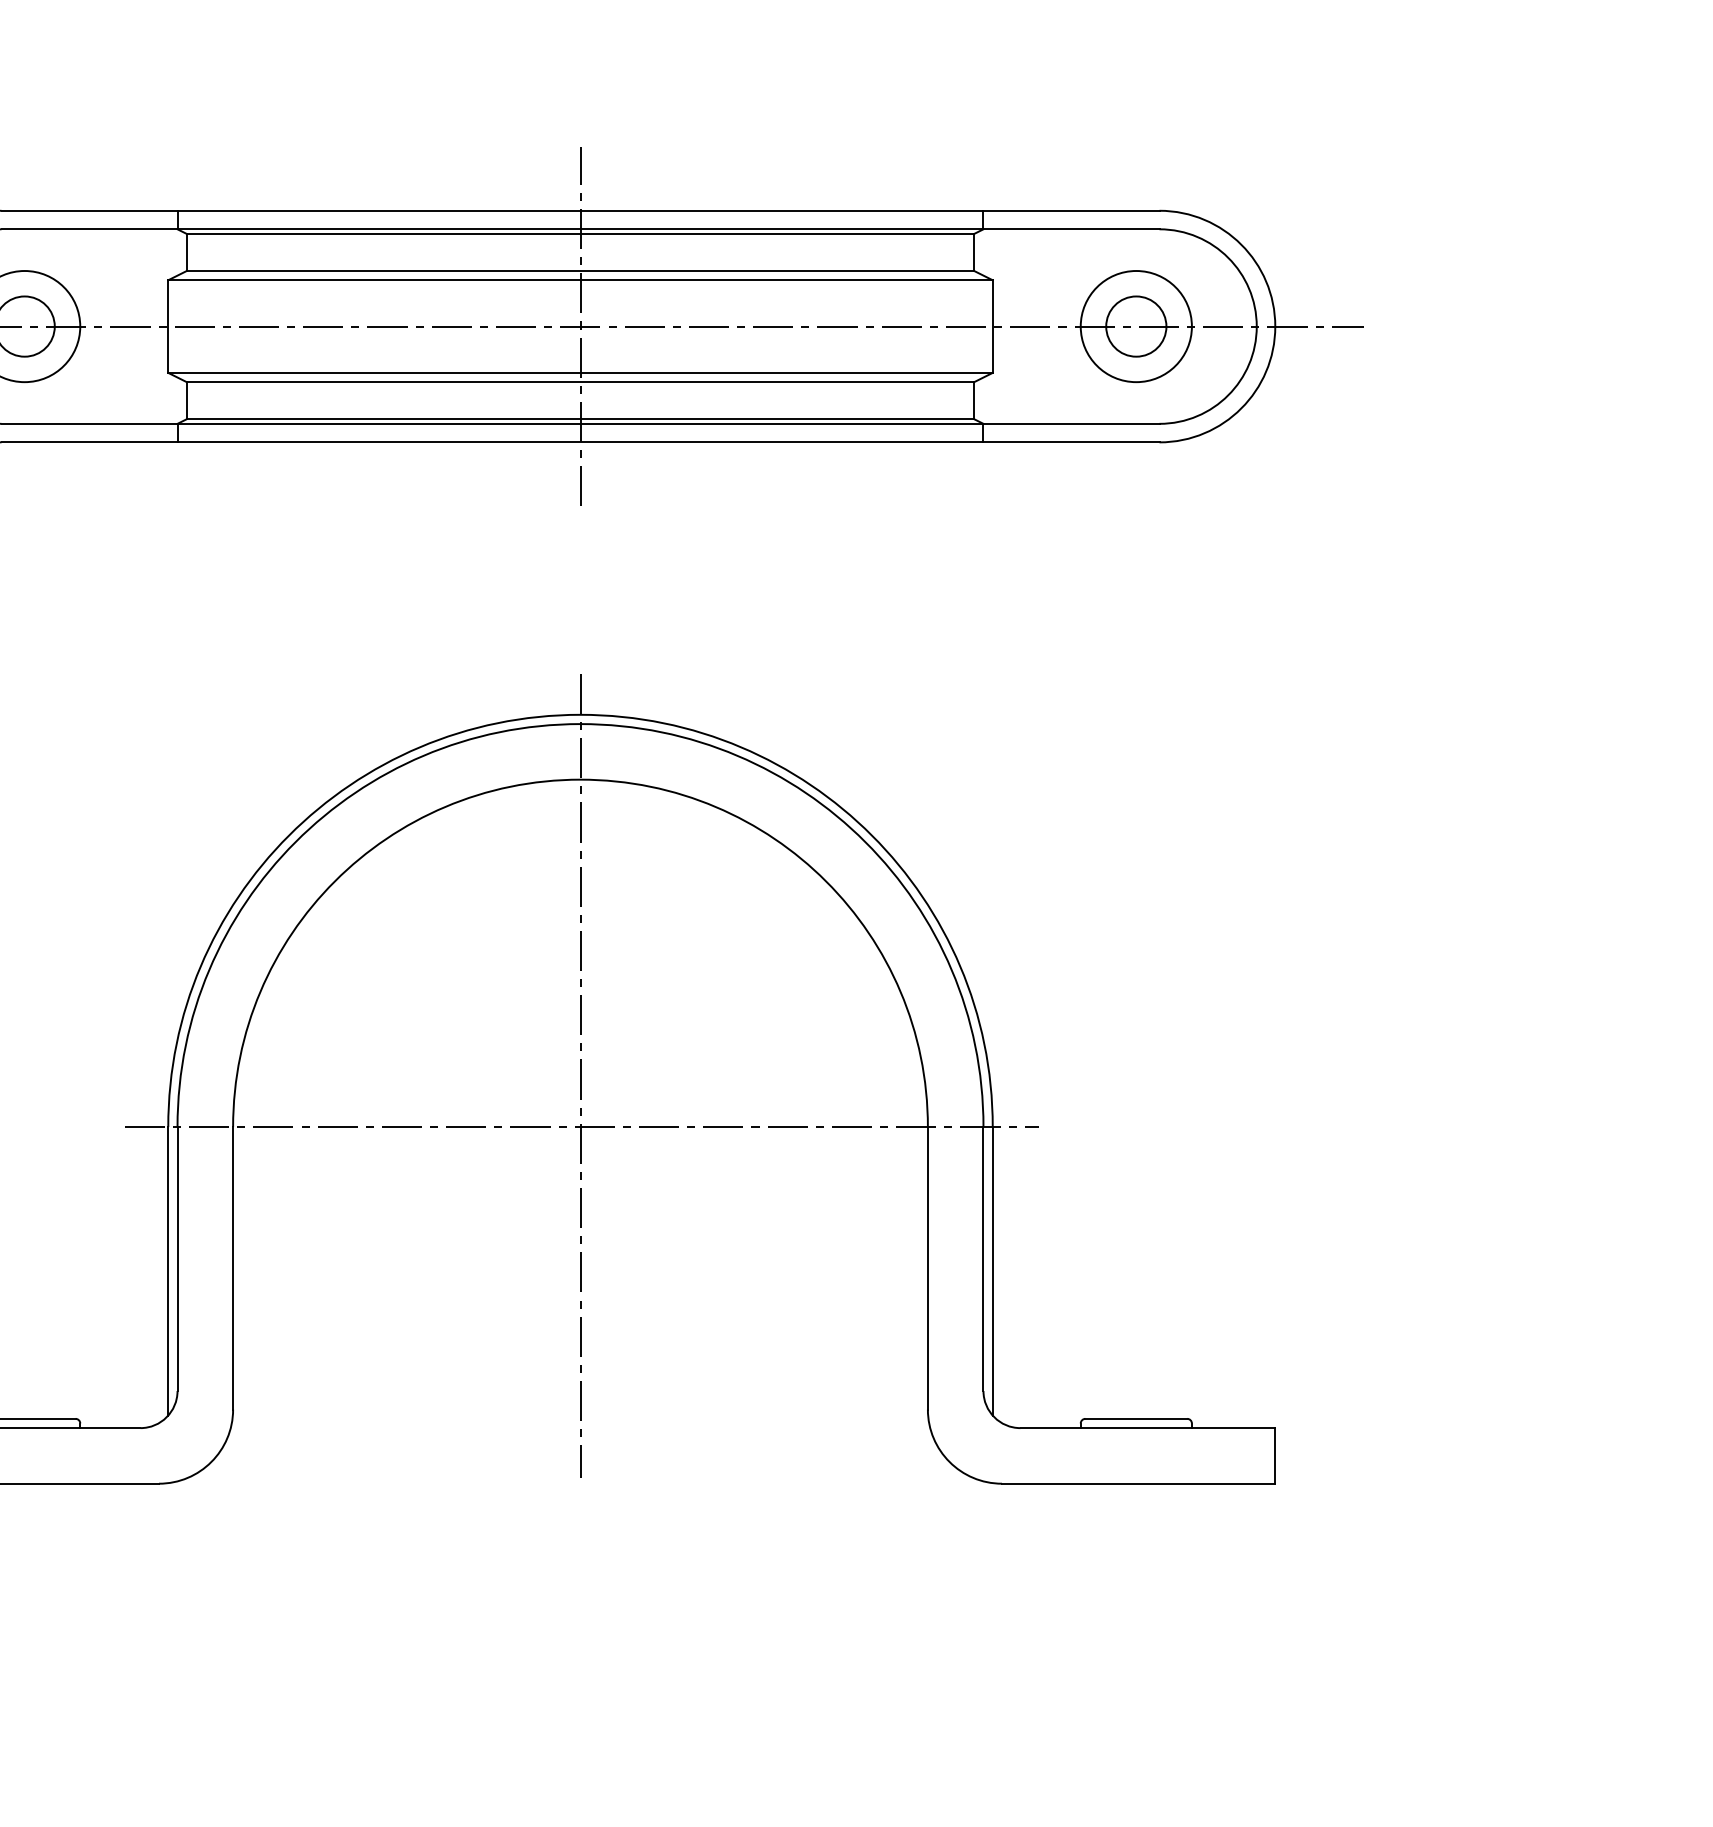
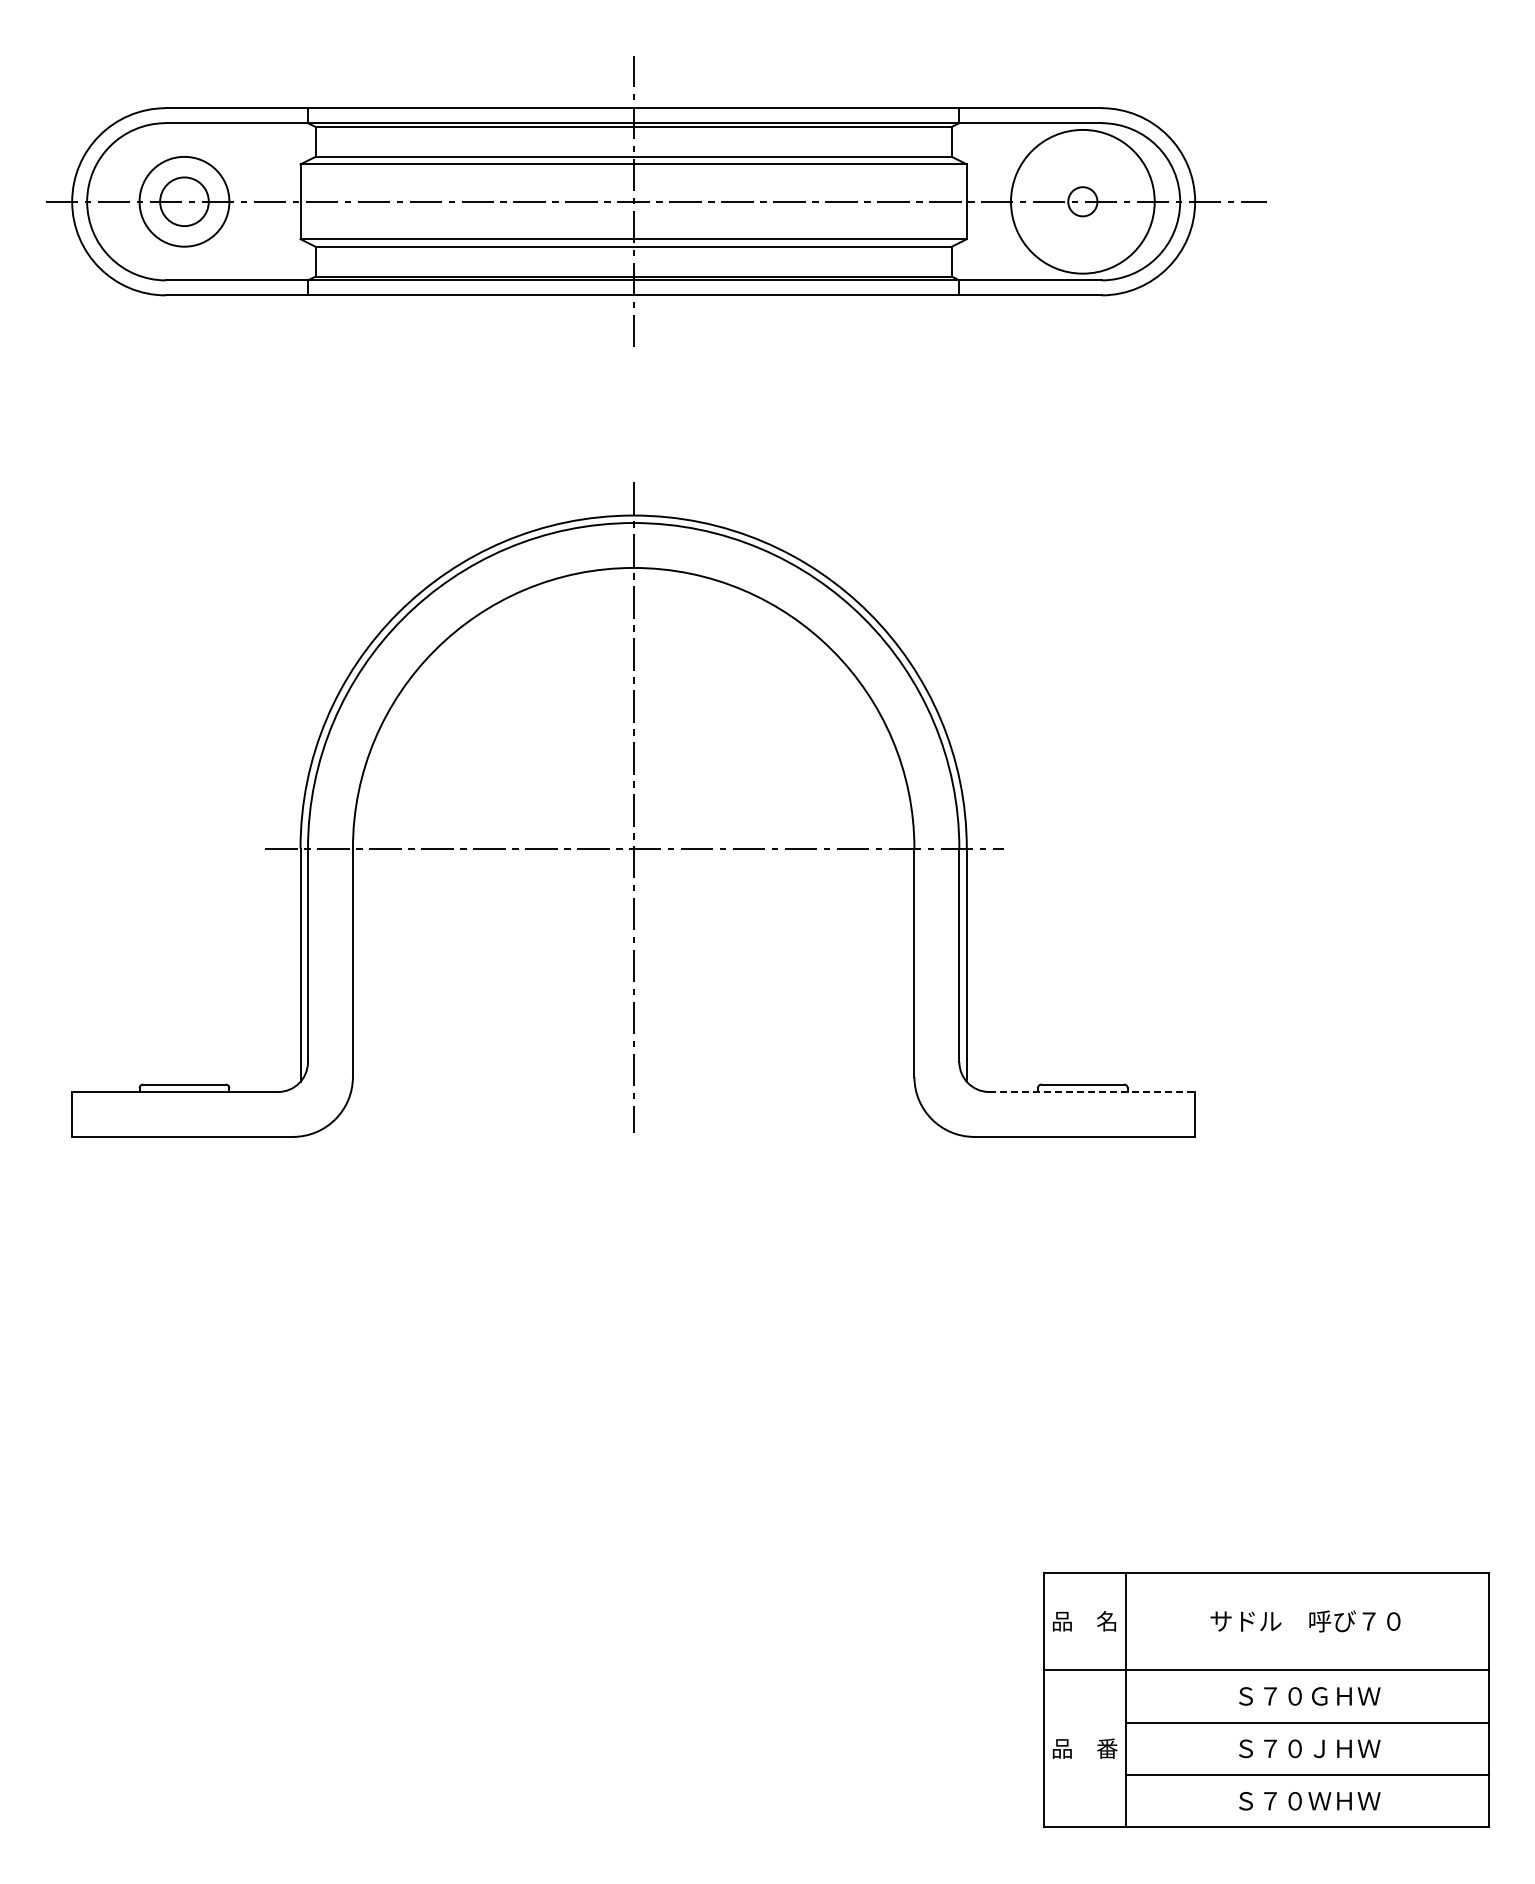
circle: (1135, 326) -> (1082, 201), size x0.6
circle: (1135, 326) -> (1082, 201), size x1.6
line: (1148, 1428) -> (1092, 1092), solid -> dashed

